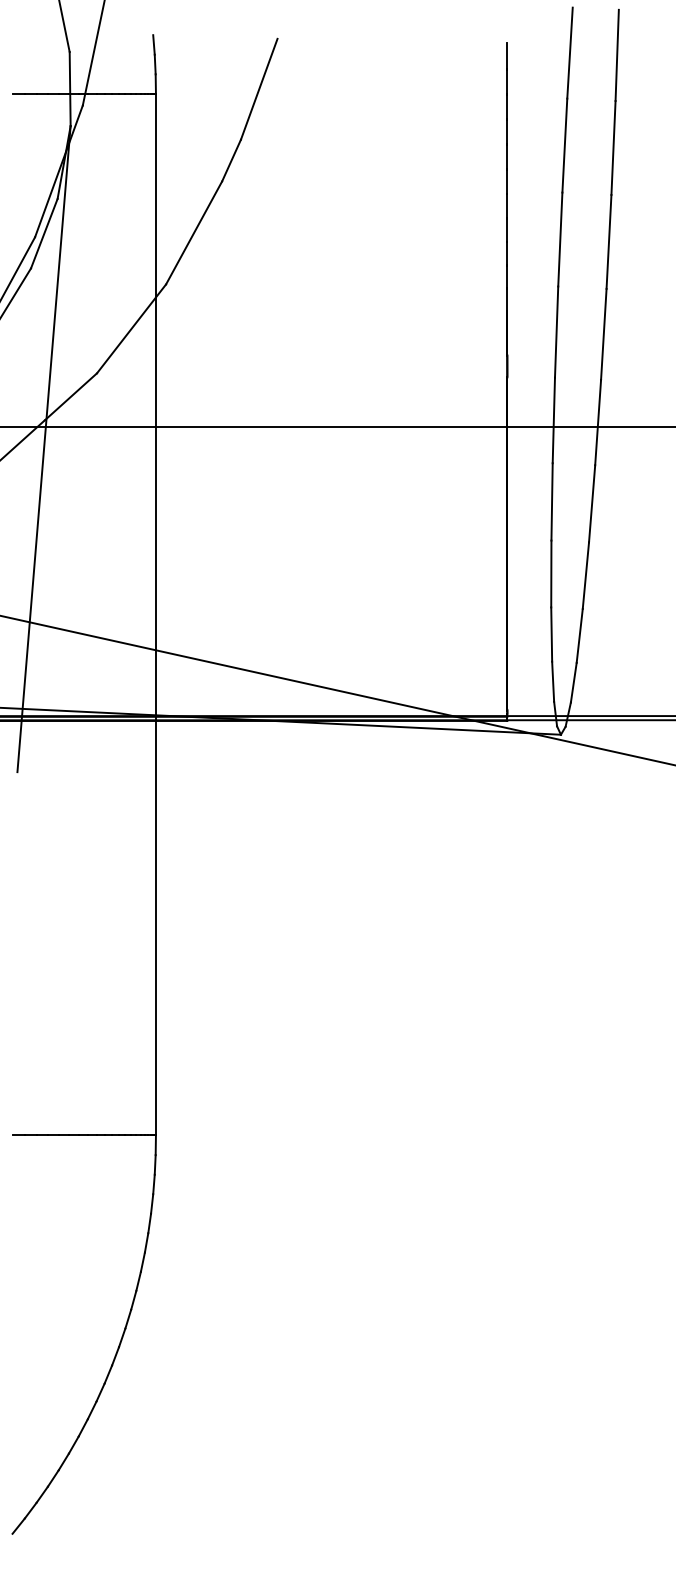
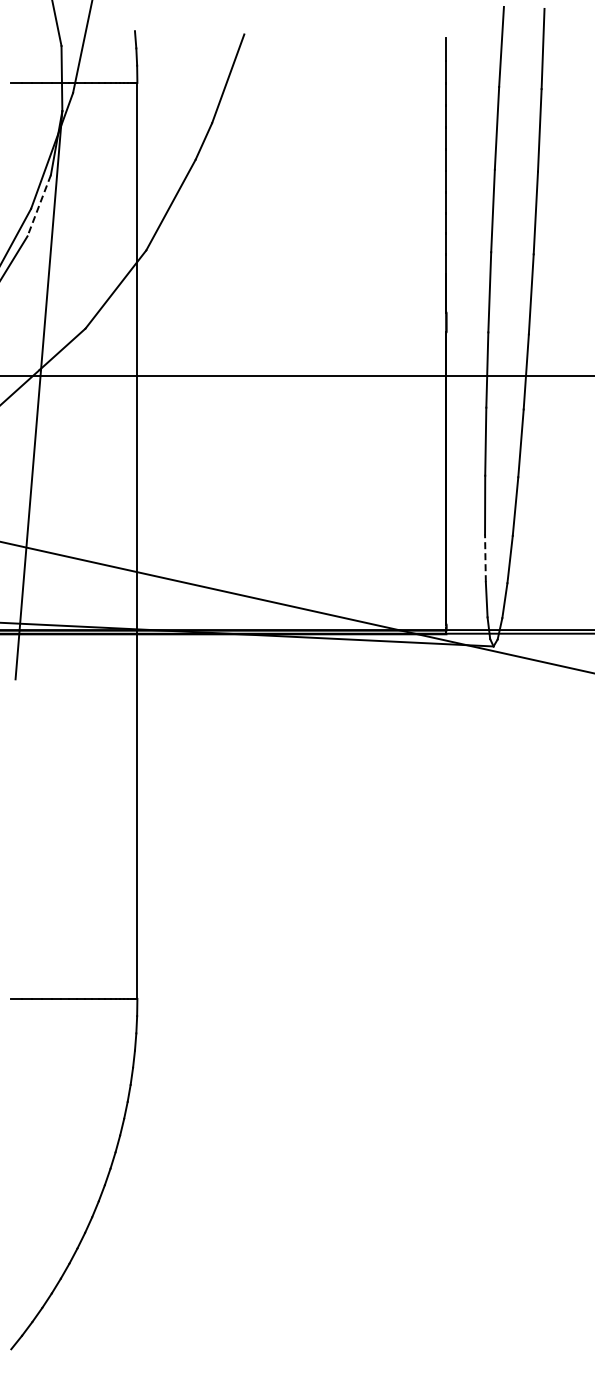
line: (44, 233) -> (39, 205), solid -> dashed
line: (551, 634) -> (485, 558), solid -> dashed

